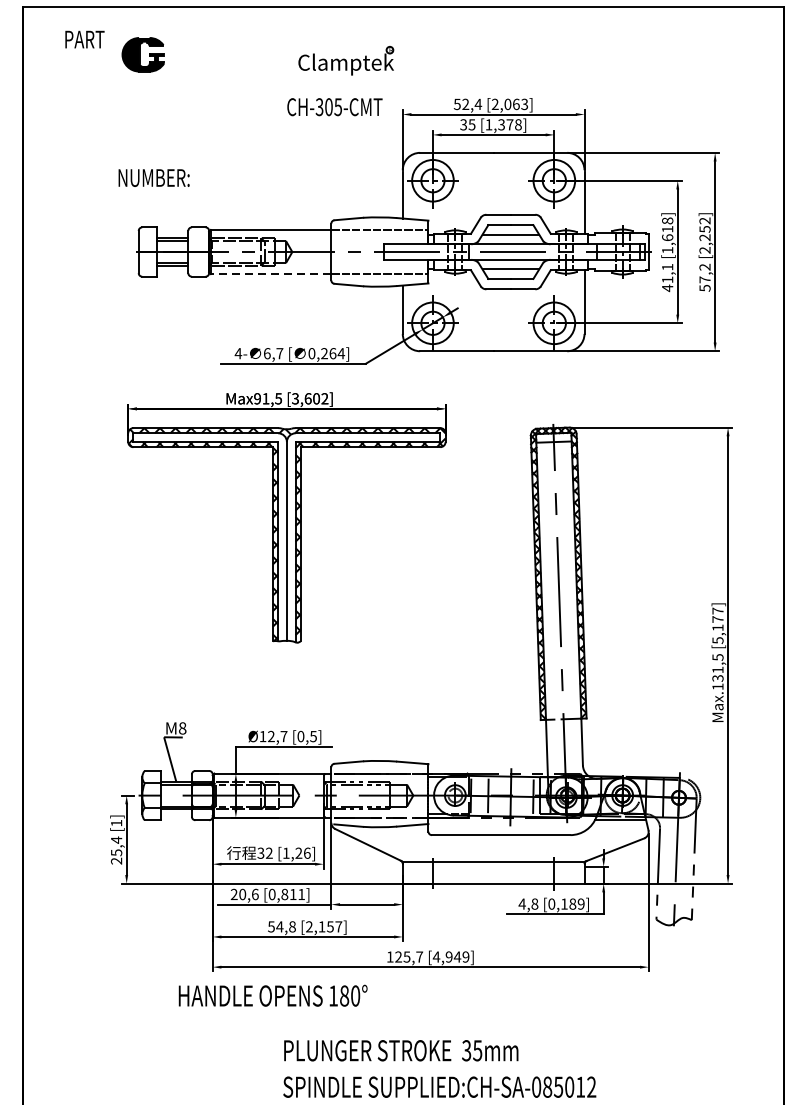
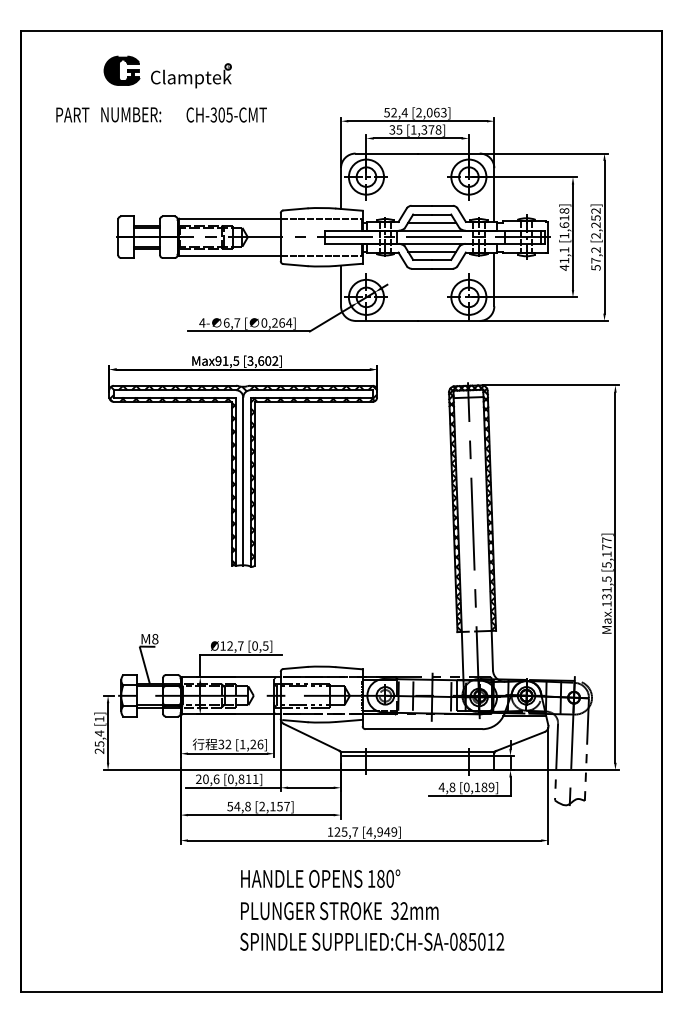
text: (84, 38) -> (72, 114), moved
part: (346, 60) -> (191, 75), moved
text: (334, 106) -> (226, 114), moved
text: (154, 177) -> (131, 114), moved
line: (270, 273) -> (229, 255), dashed -> solid
line: (493, 867) -> (417, 756), added
text: (272, 995) -> (320, 878), moved
text: (478, 1051) -> (404, 911), 35mm -> 32mm

